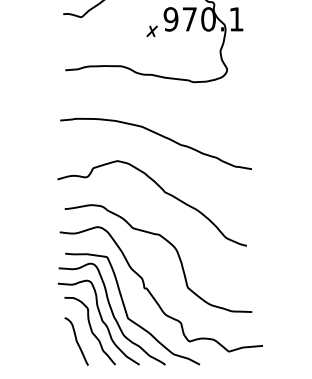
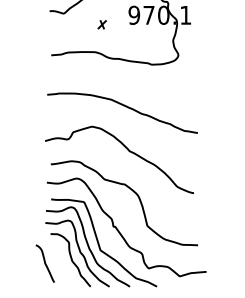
part: (151, 31) -> (101, 24), moved
curve: (76, 341) -> (45, 263), moved

